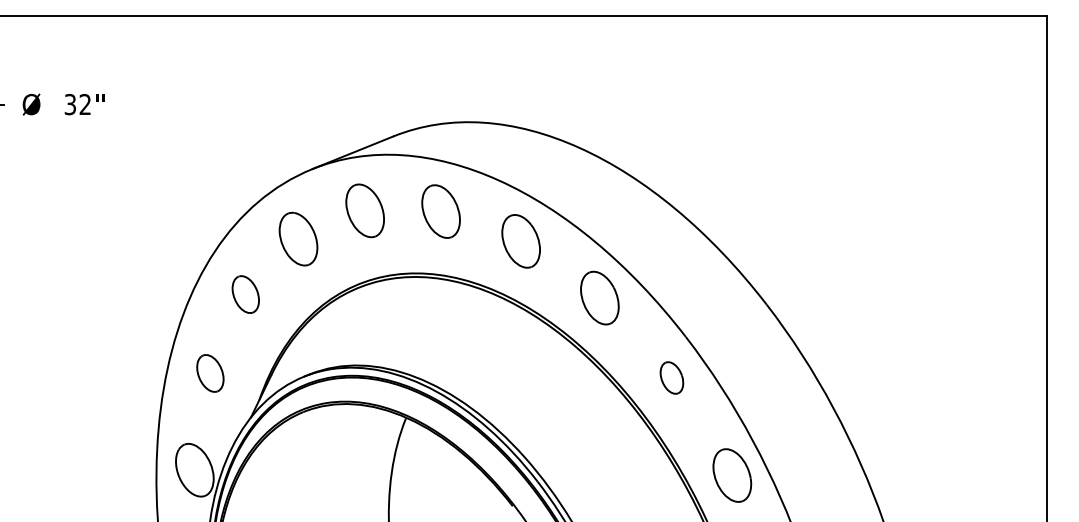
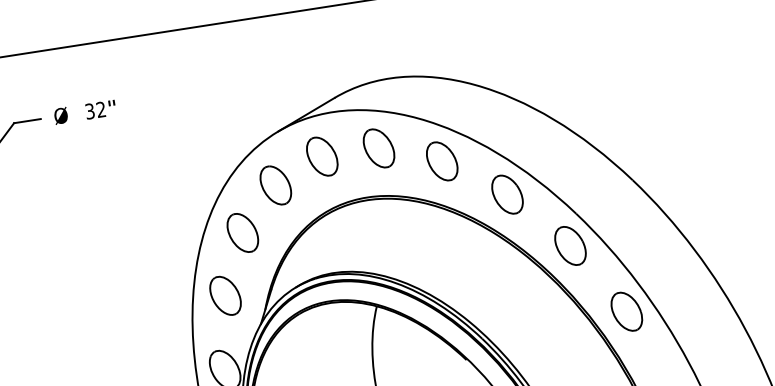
part: (245, 294) -> (242, 232), size x1.43
part: (210, 373) -> (225, 295), size x1.43
part: (671, 377) -> (570, 245), size x1.67

